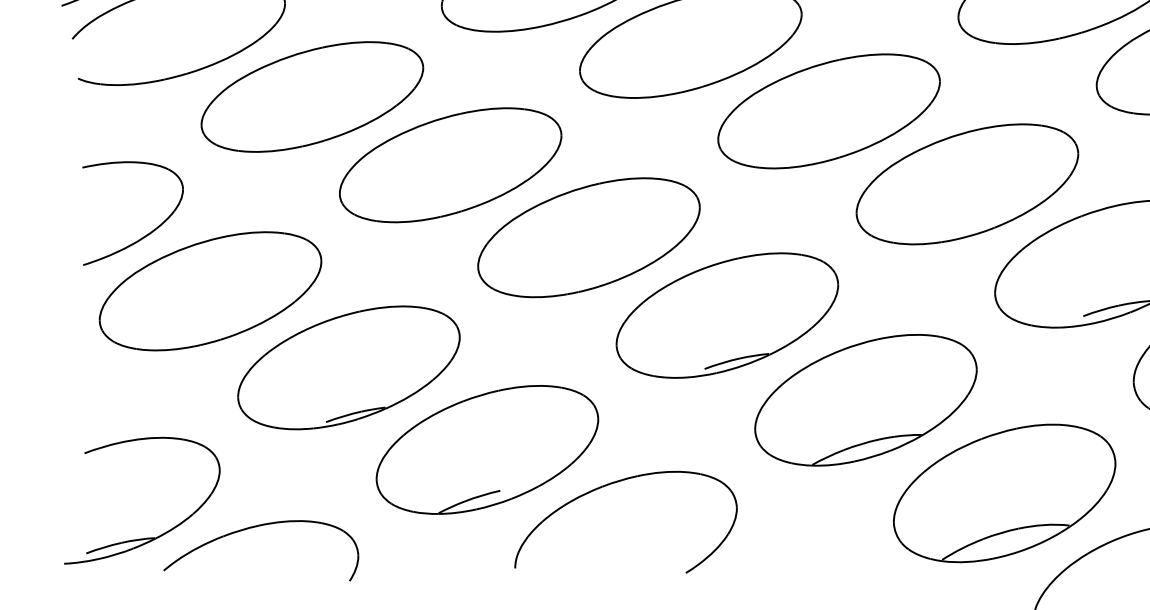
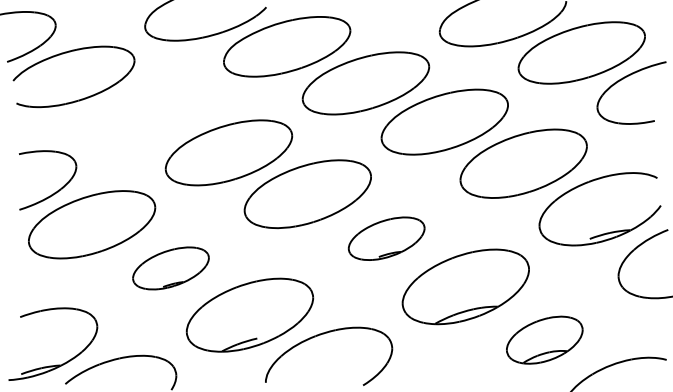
part: (313, 96) -> (150, 113), removed
part: (726, 315) -> (386, 238), size x0.6
part: (348, 367) -> (170, 268), size x0.6
part: (1003, 494) -> (544, 340), size x0.6

